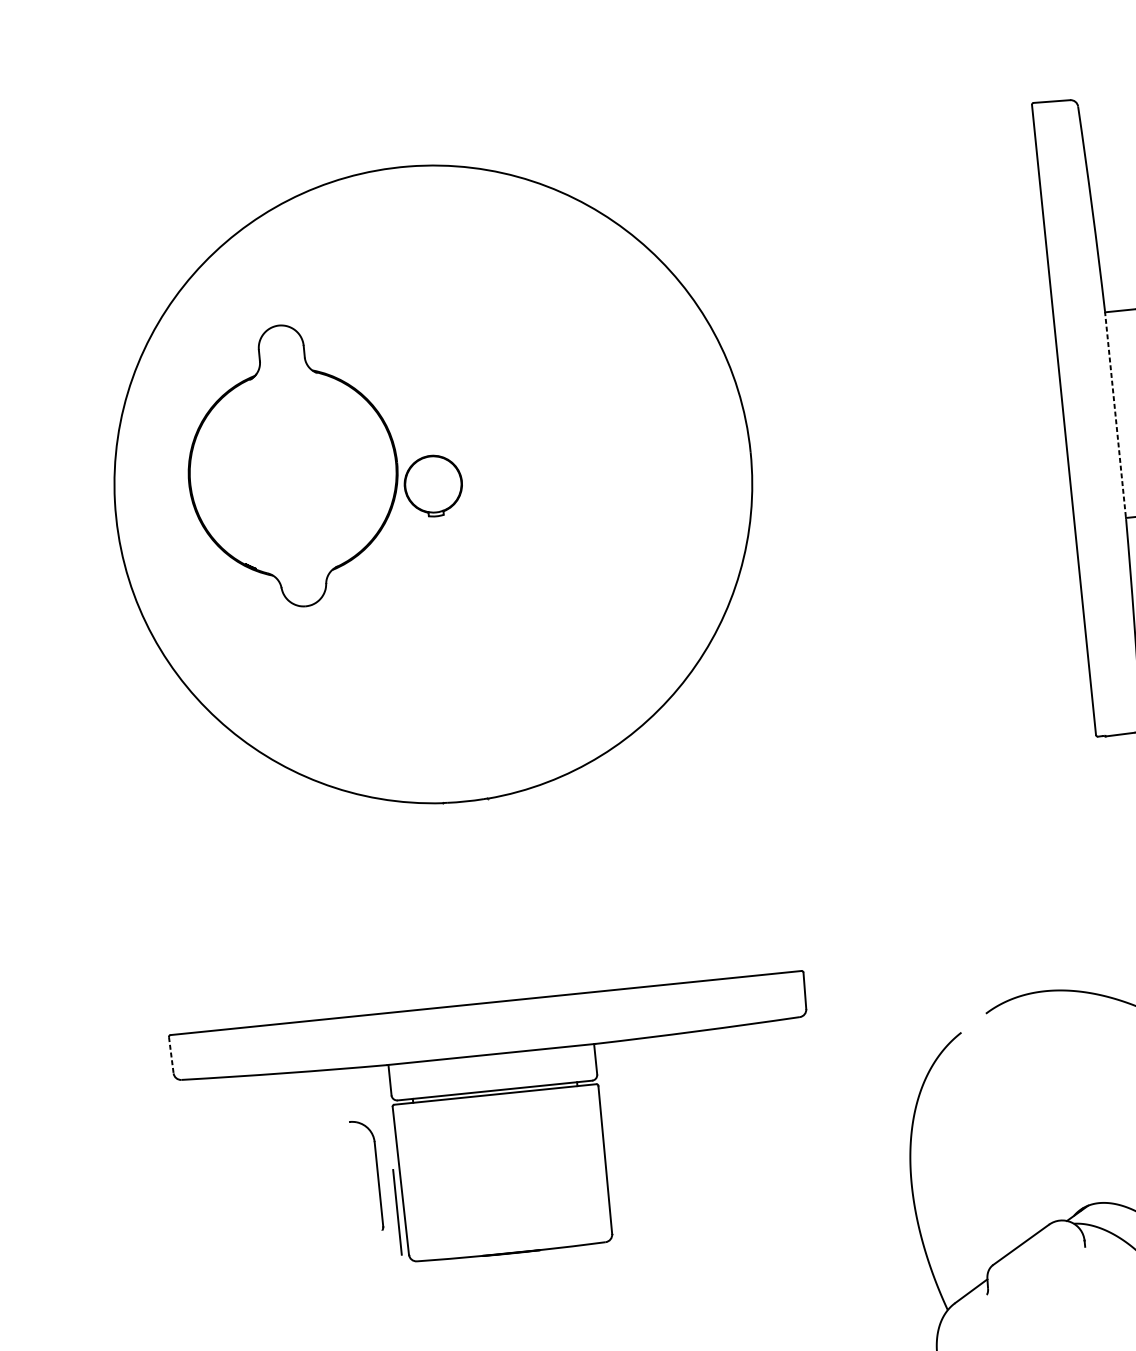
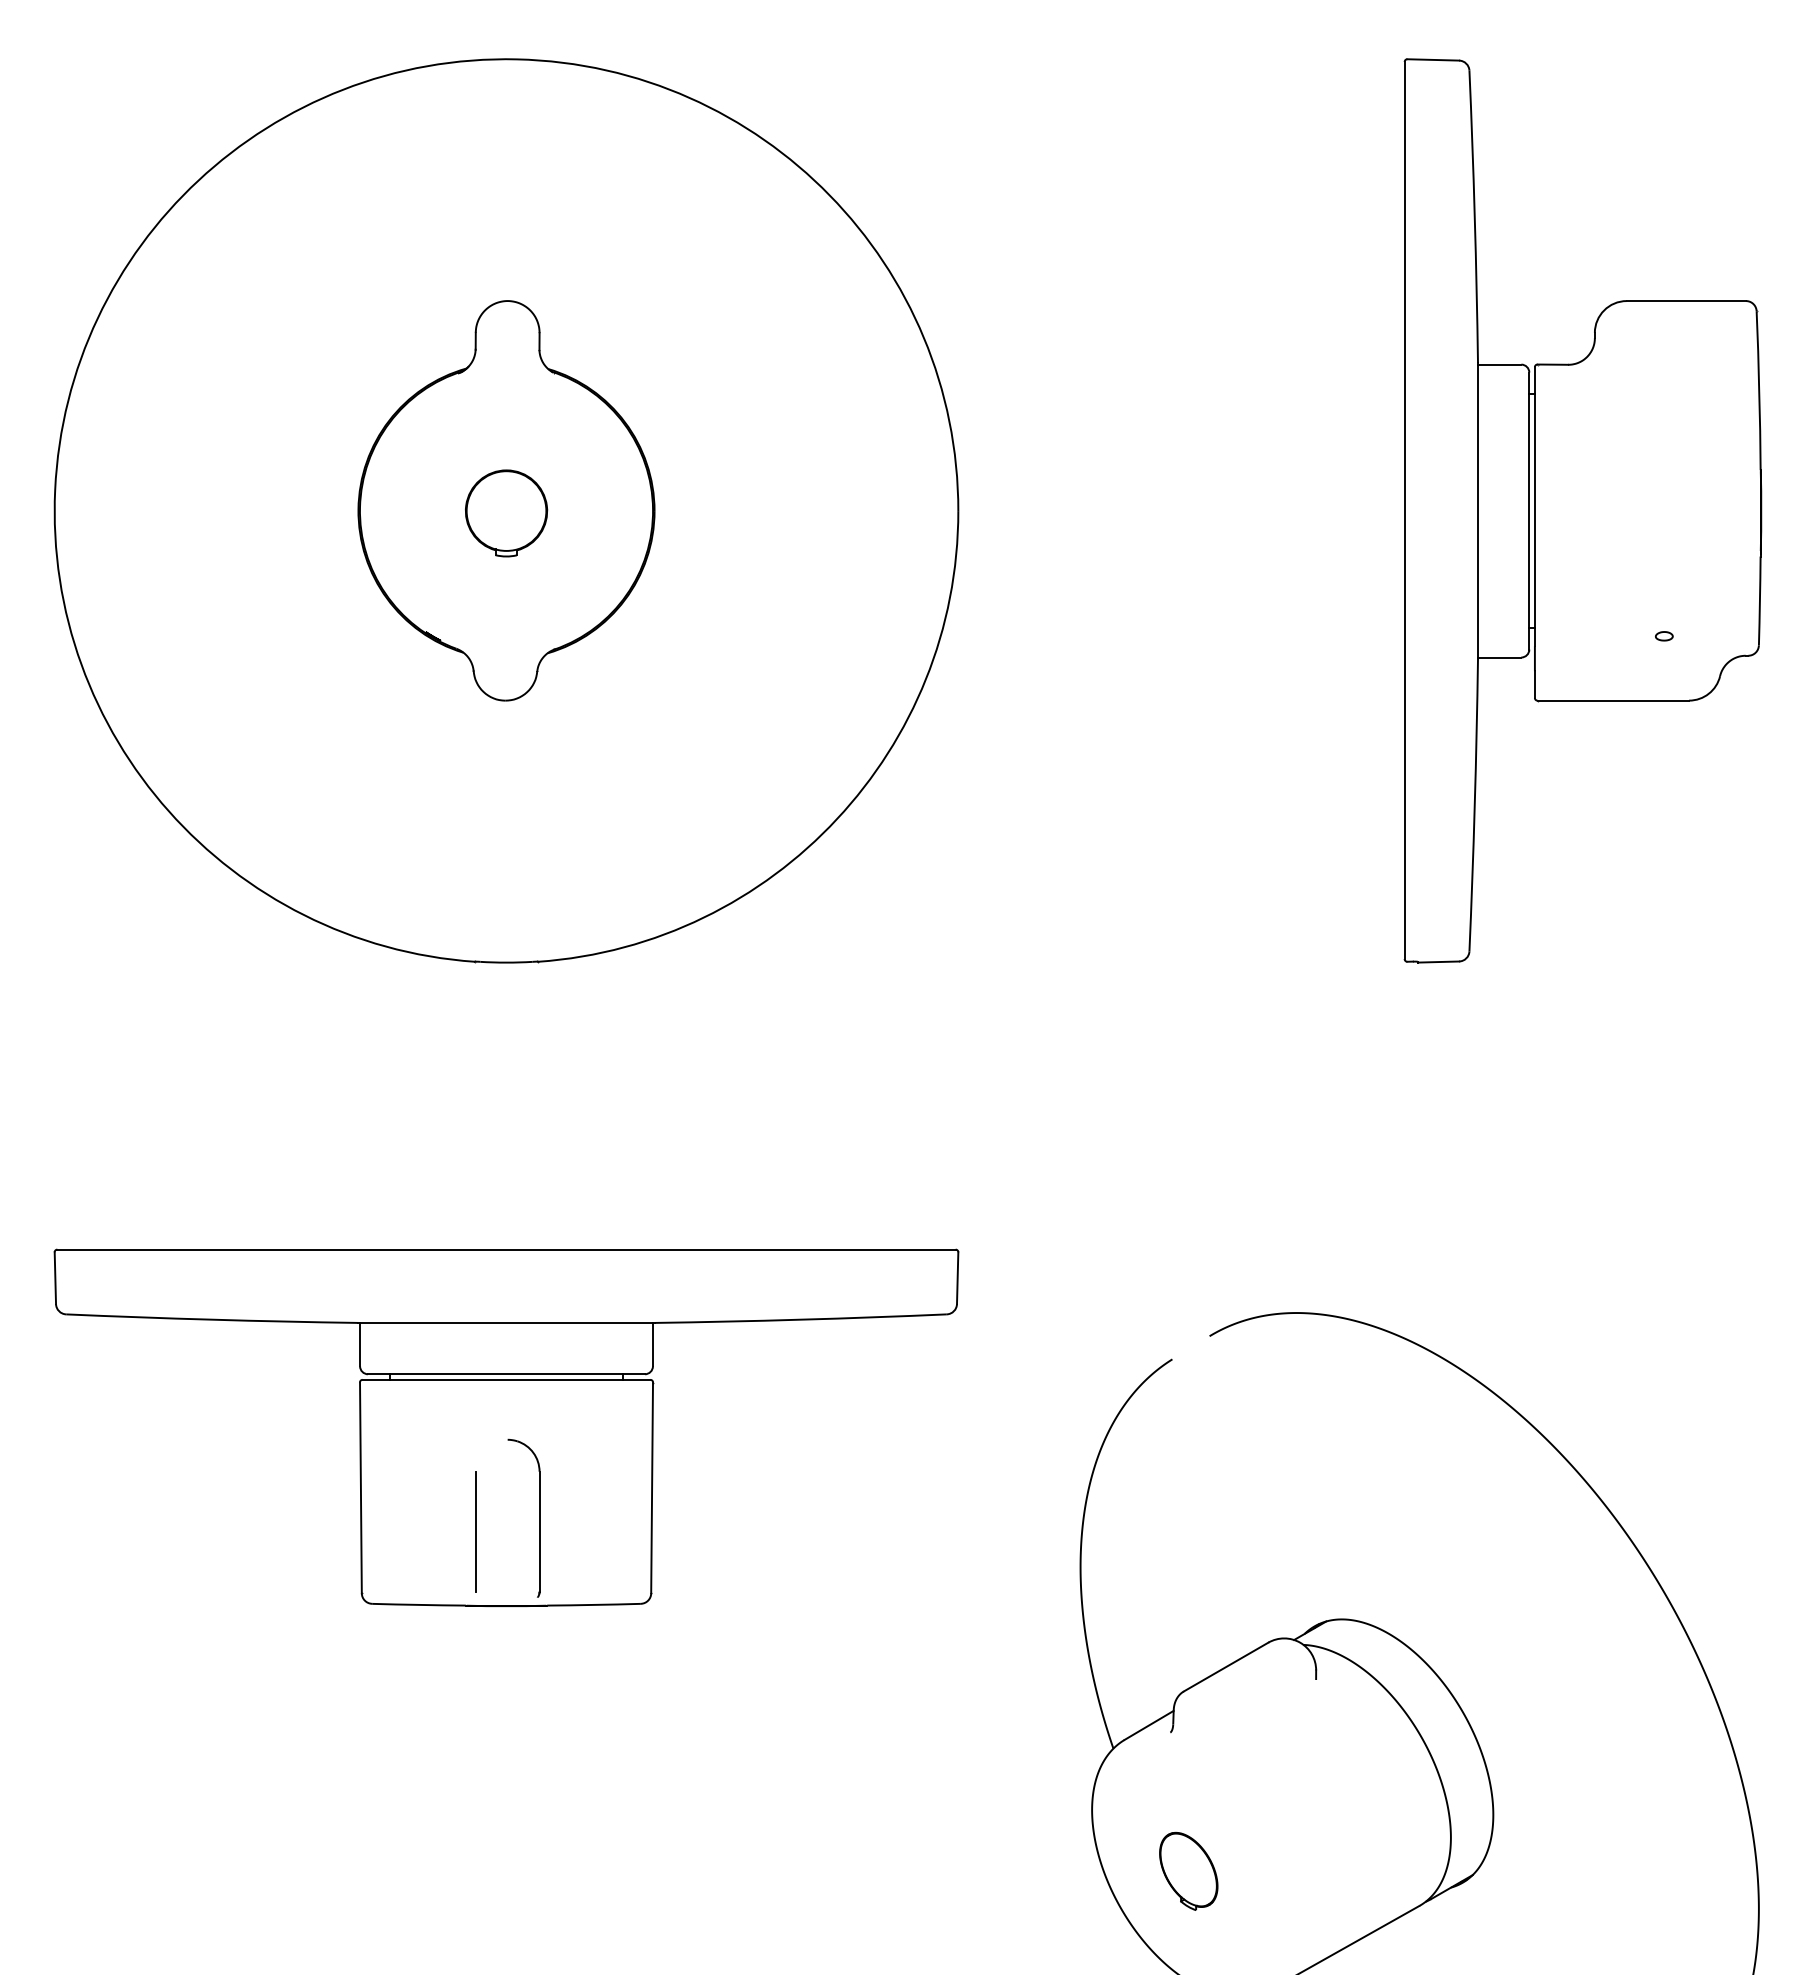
line: (1115, 415) -> (1477, 511), dashed -> solid
part: (292, 465) -> (506, 500), moved
line: (171, 1055) -> (55, 1278), dashed -> solid
part: (377, 1174) -> (539, 1517), moved
line: (397, 1212) -> (475, 1531), moved

